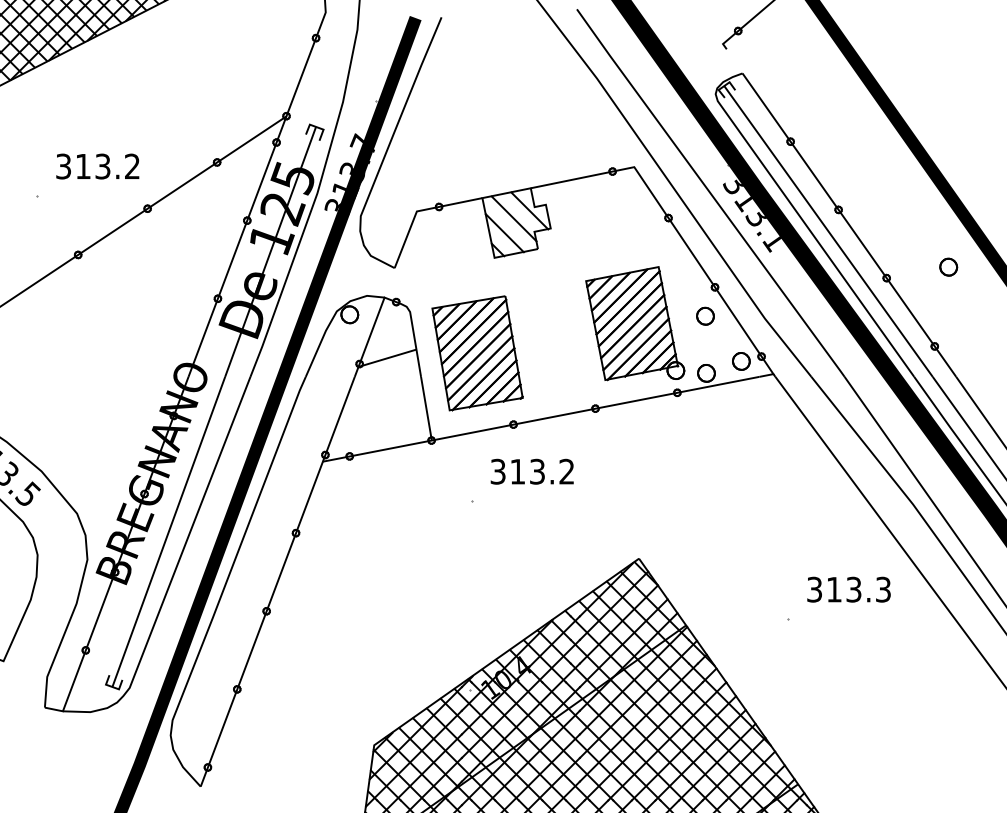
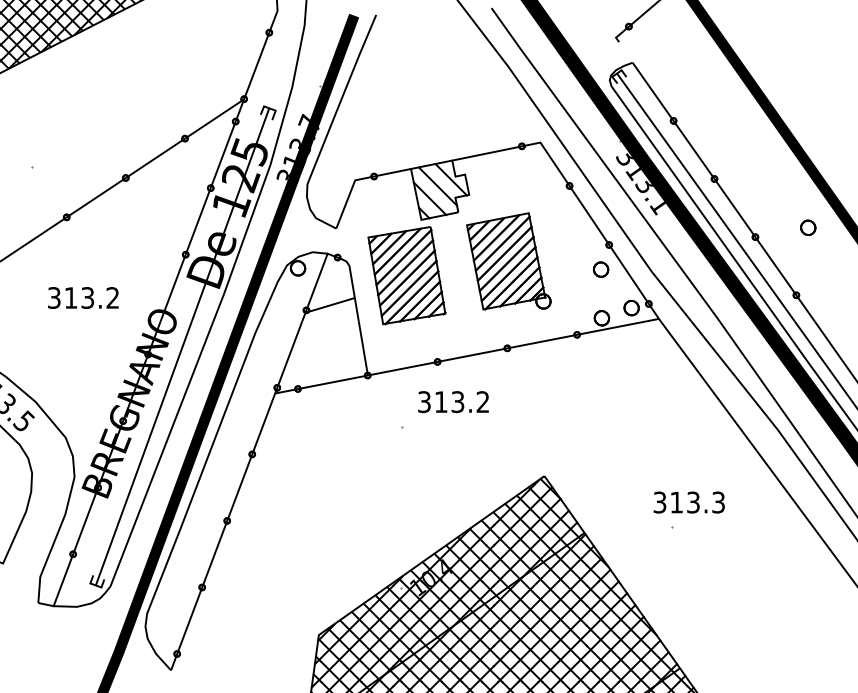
text: (97, 166) -> (83, 297), moved
part: (635, 323) -> (509, 261), moved
part: (477, 353) -> (406, 275), moved
text: (848, 589) -> (688, 502), moved

